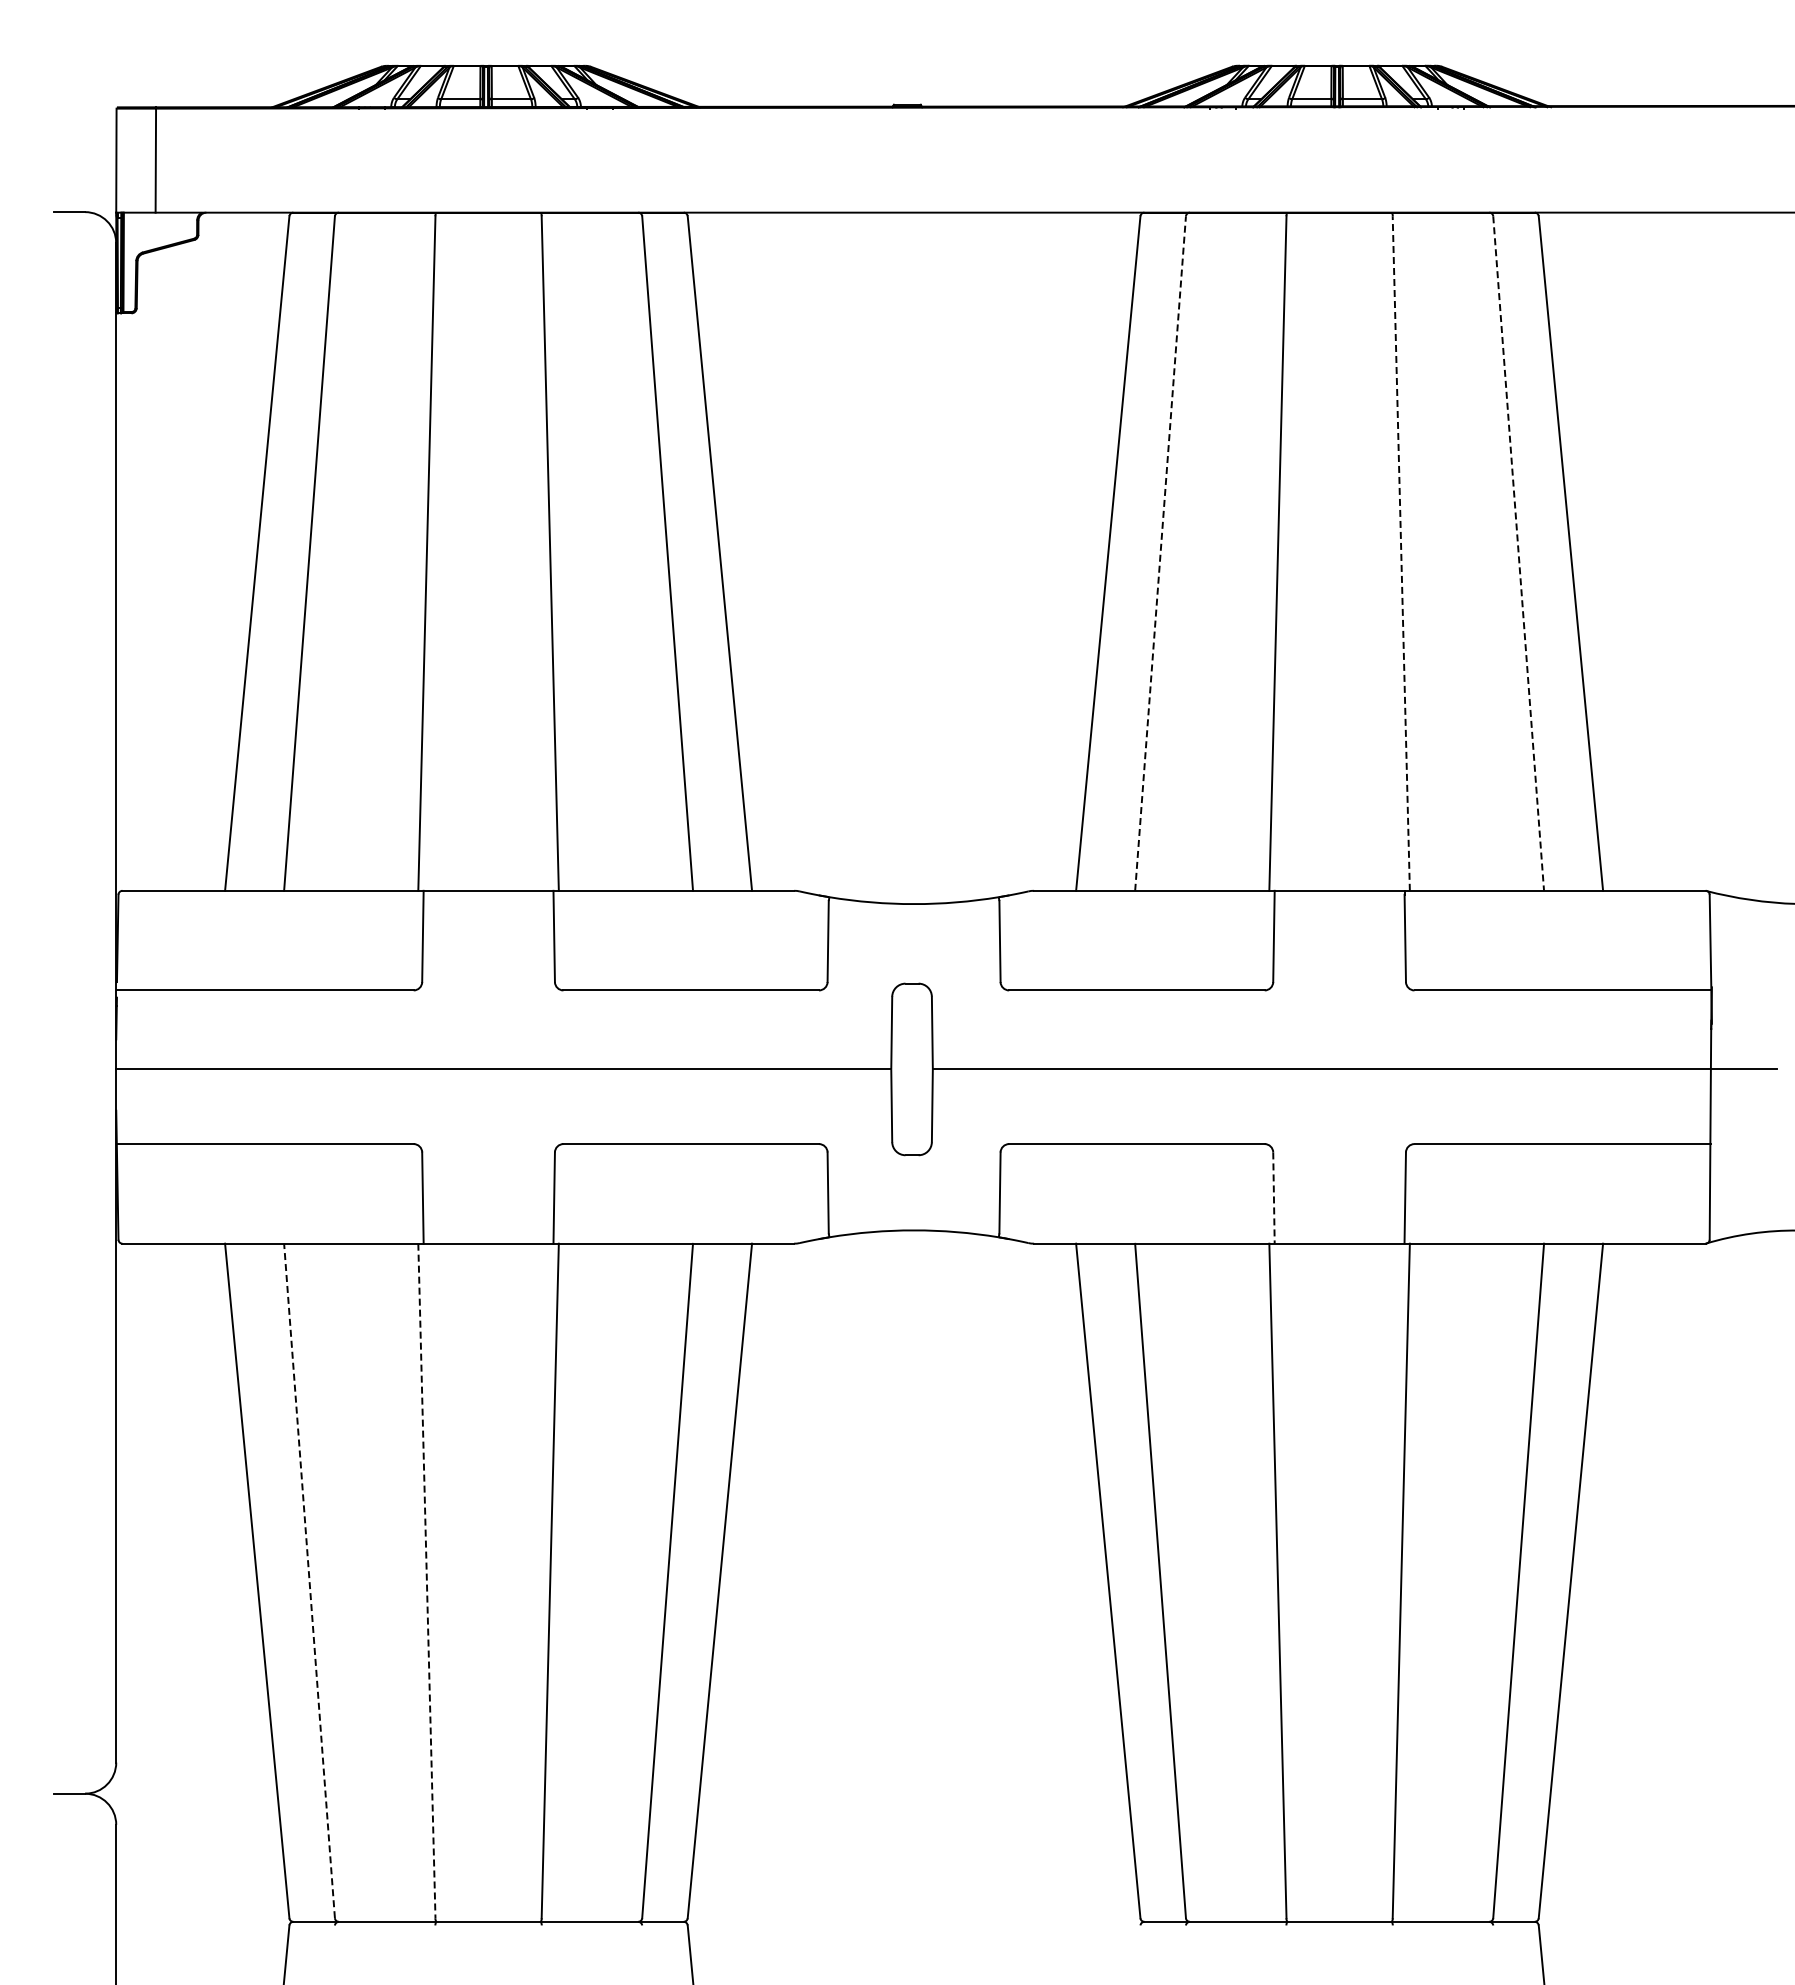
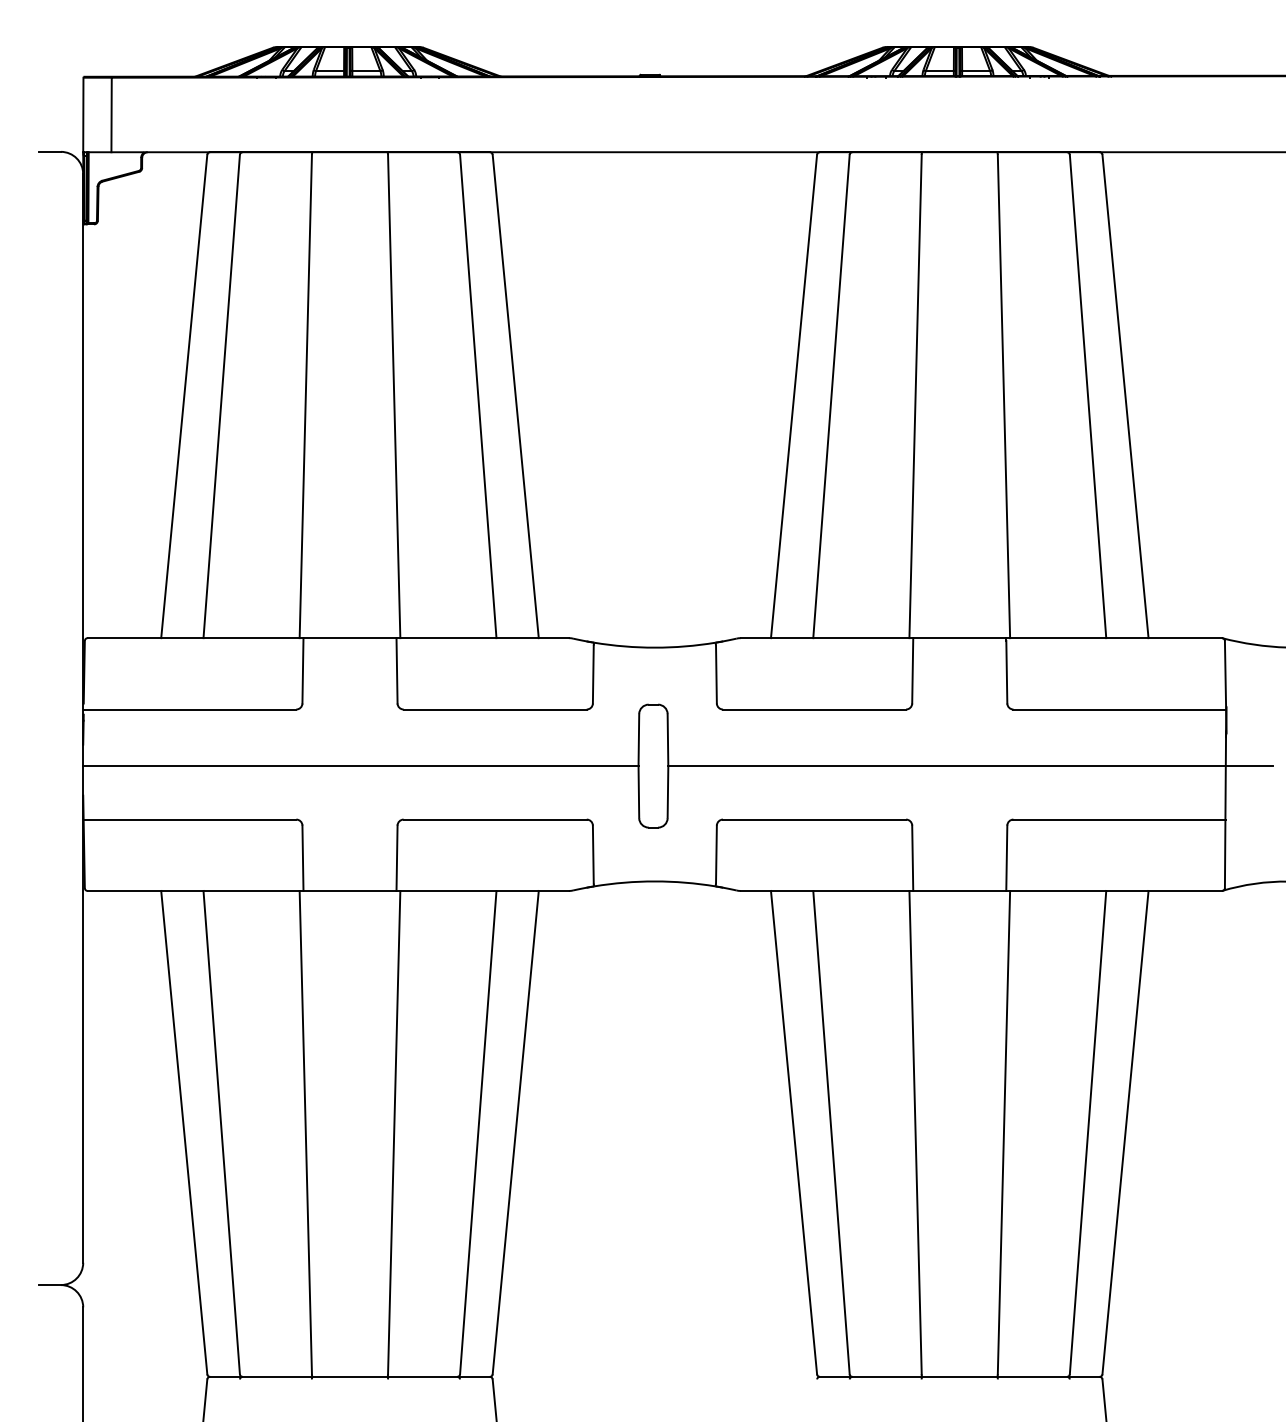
line: (1160, 553) -> (831, 396), dashed -> solid
line: (1401, 553) -> (1004, 396), dashed -> solid
line: (1518, 554) -> (1087, 397), dashed -> solid
line: (1273, 1198) -> (912, 858), dashed -> solid
line: (309, 1580) -> (221, 1132), dashed -> solid
line: (426, 1581) -> (305, 1133), dashed -> solid

